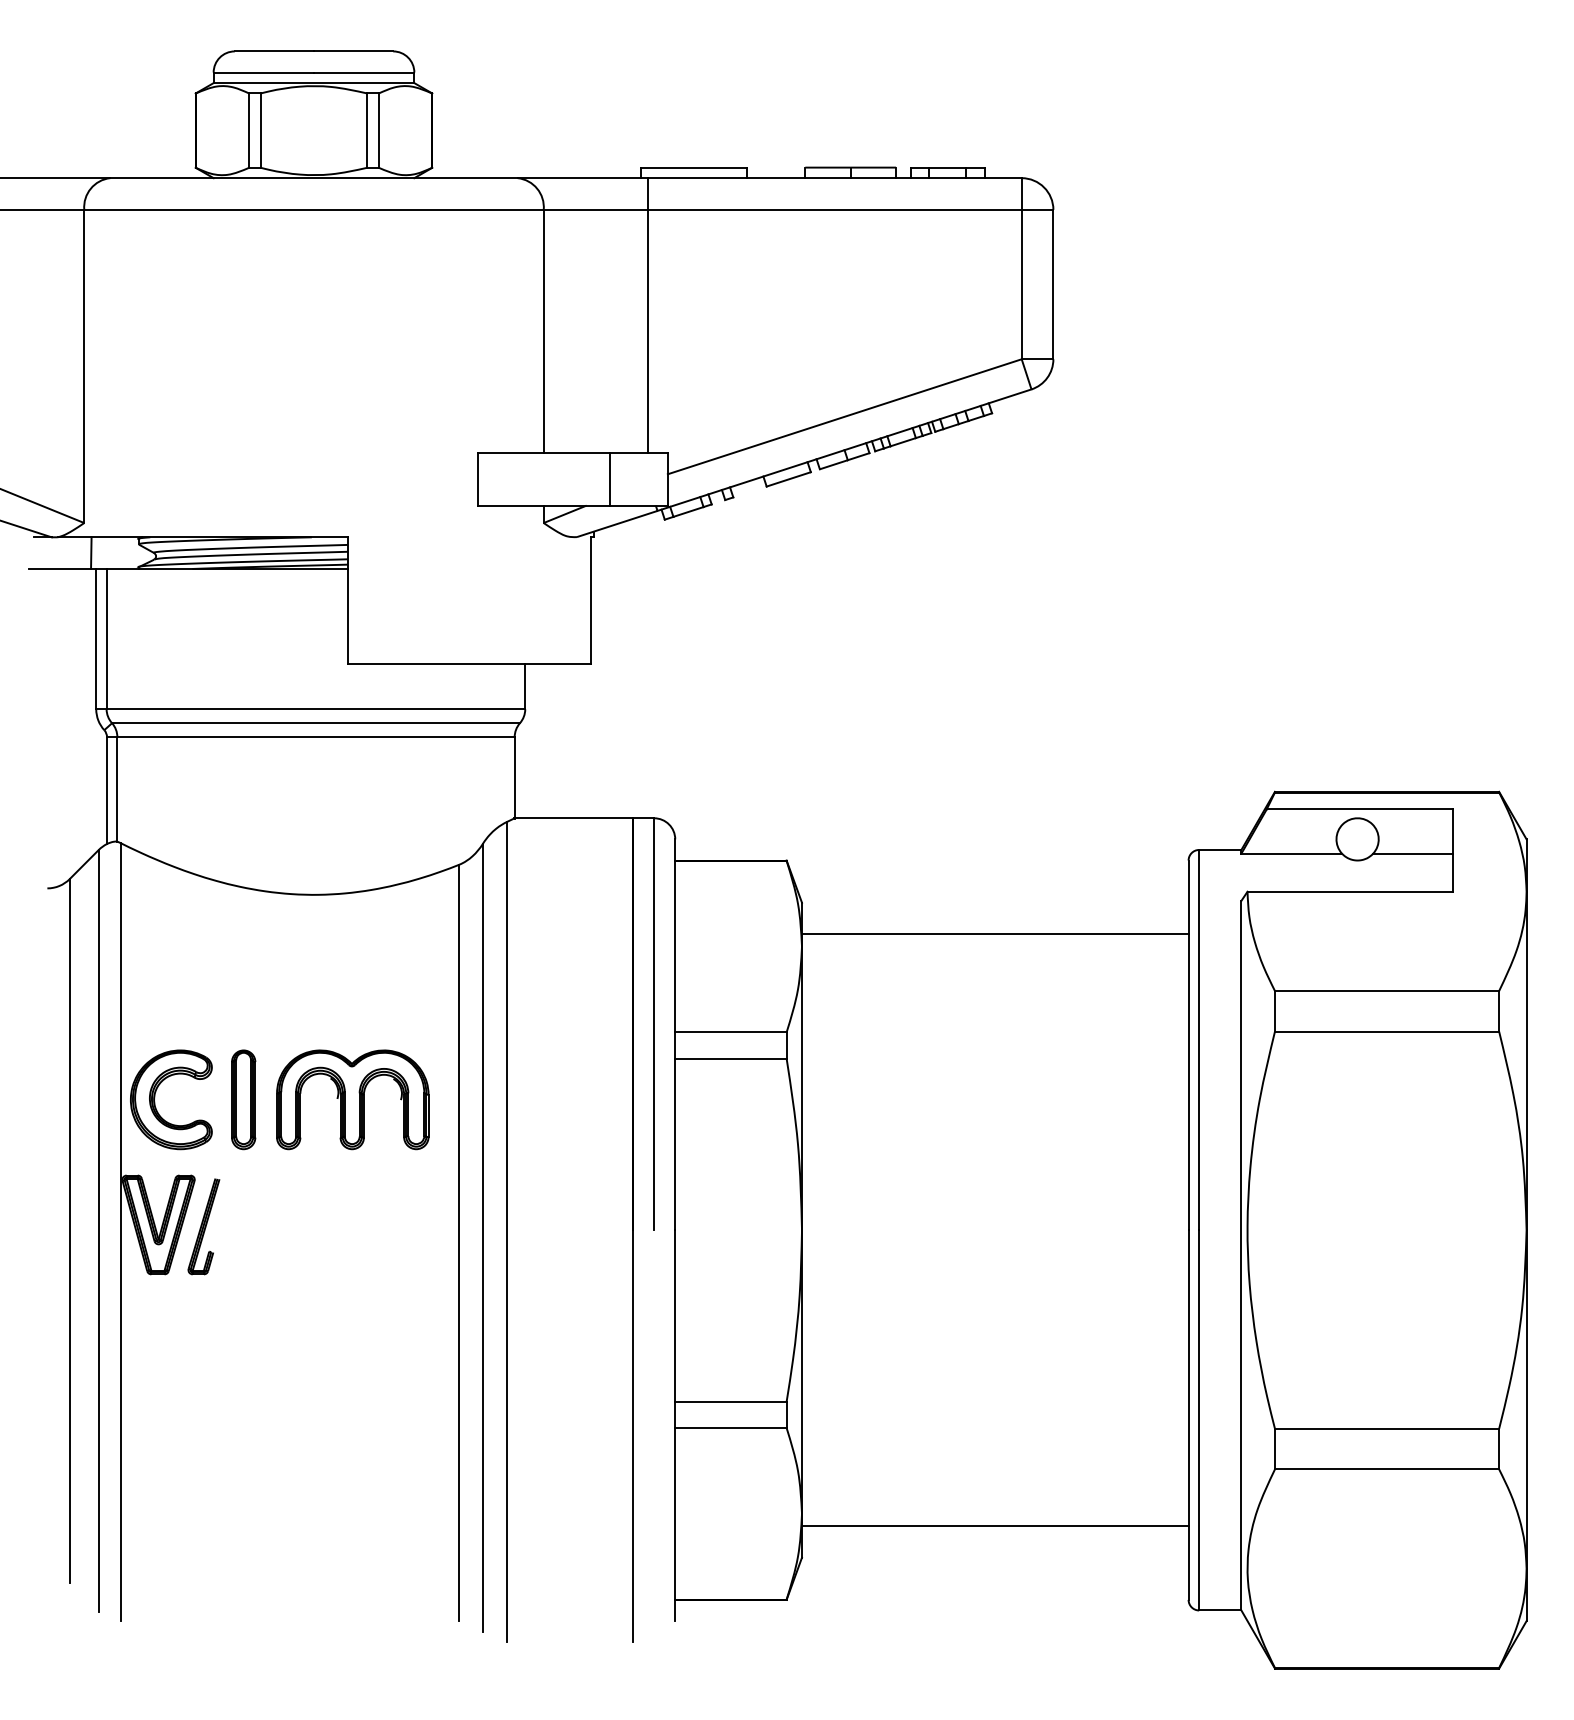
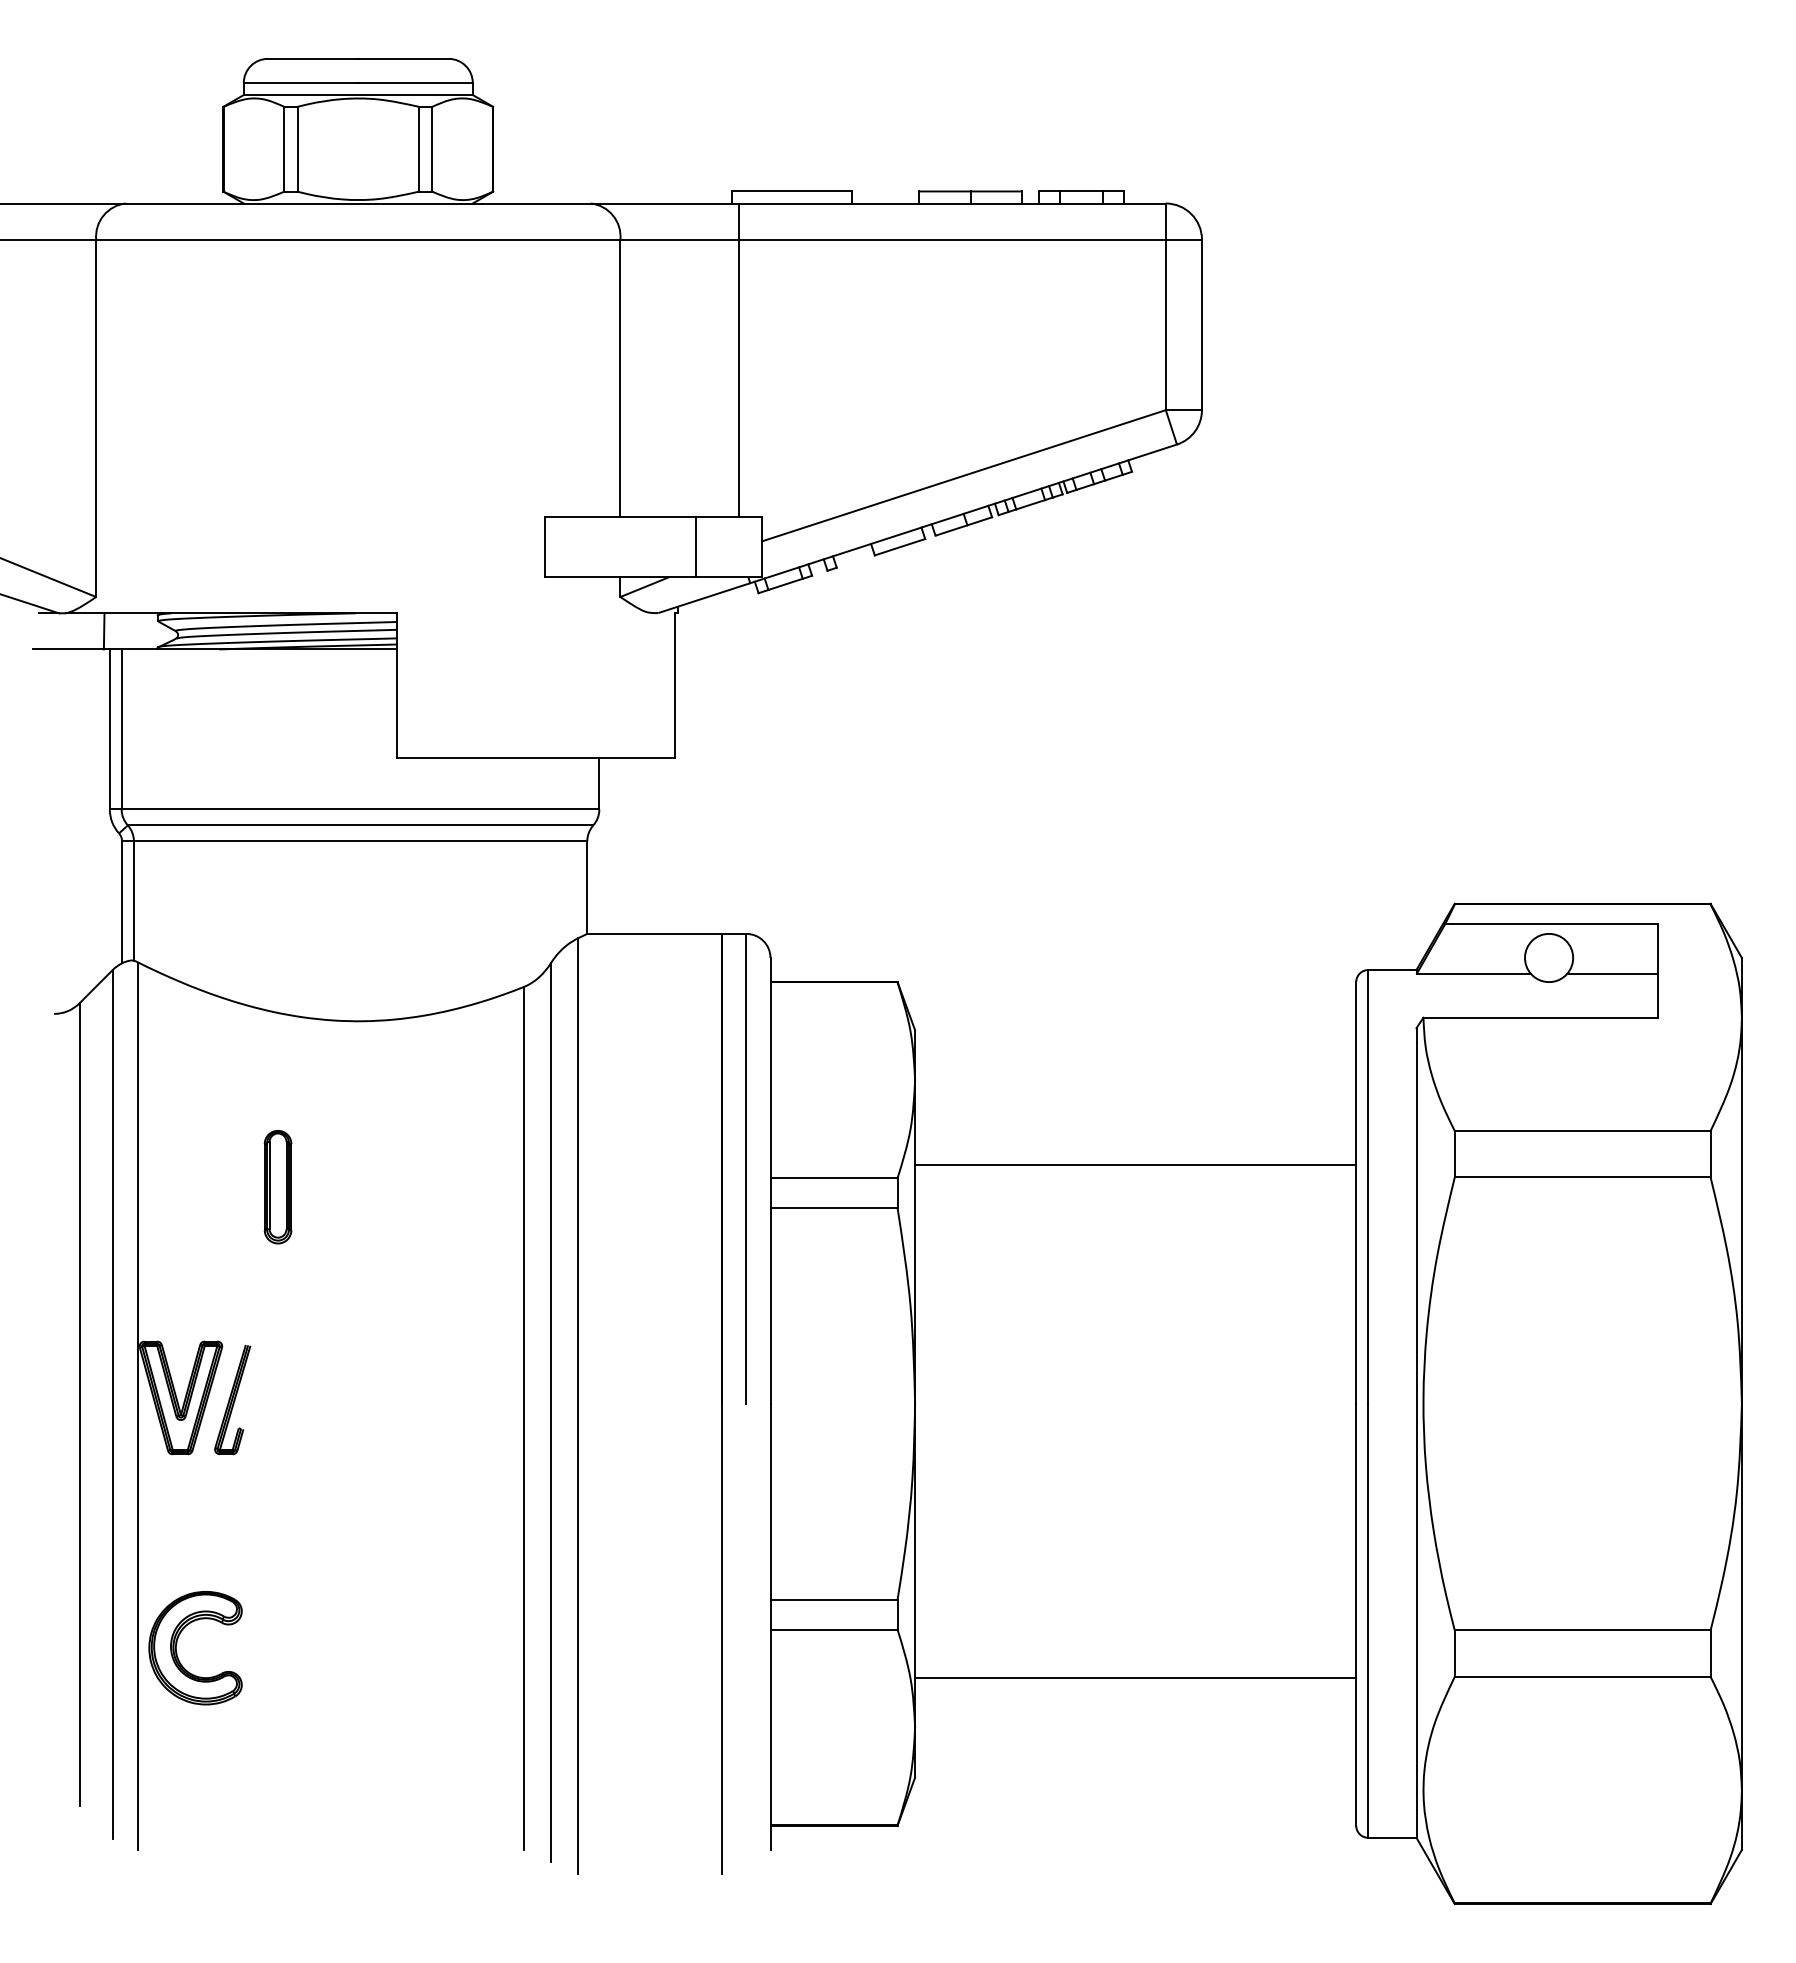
line: (995, 934) -> (1135, 1165), moved
part: (352, 1099) -> (402, 1254), removed
part: (243, 1100) -> (277, 1187), moved
part: (155, 1103) -> (177, 1652), moved
line: (995, 1526) -> (1135, 1678), moved

